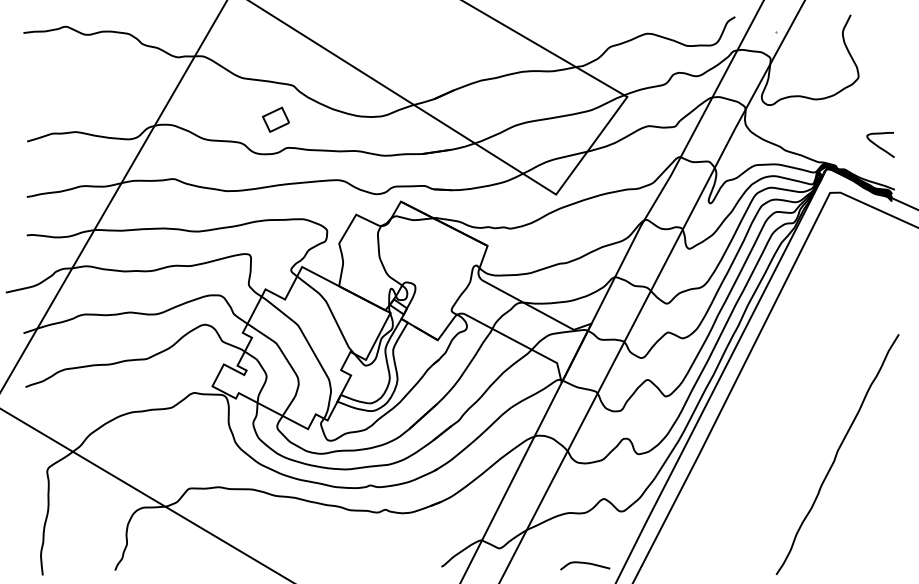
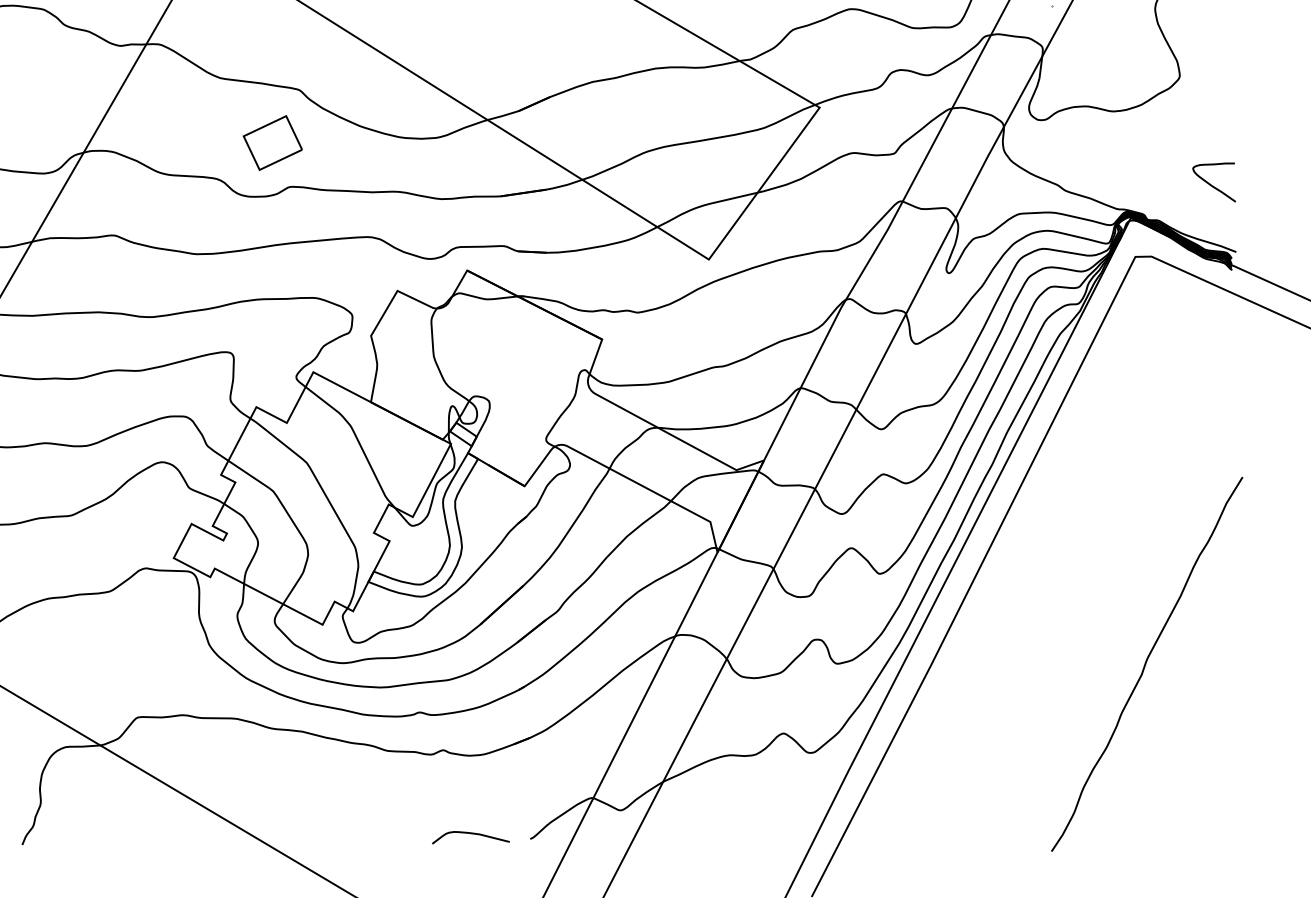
part: (275, 119) -> (271, 142), size x1.43
curve: (586, 564) -> (472, 835), moved

